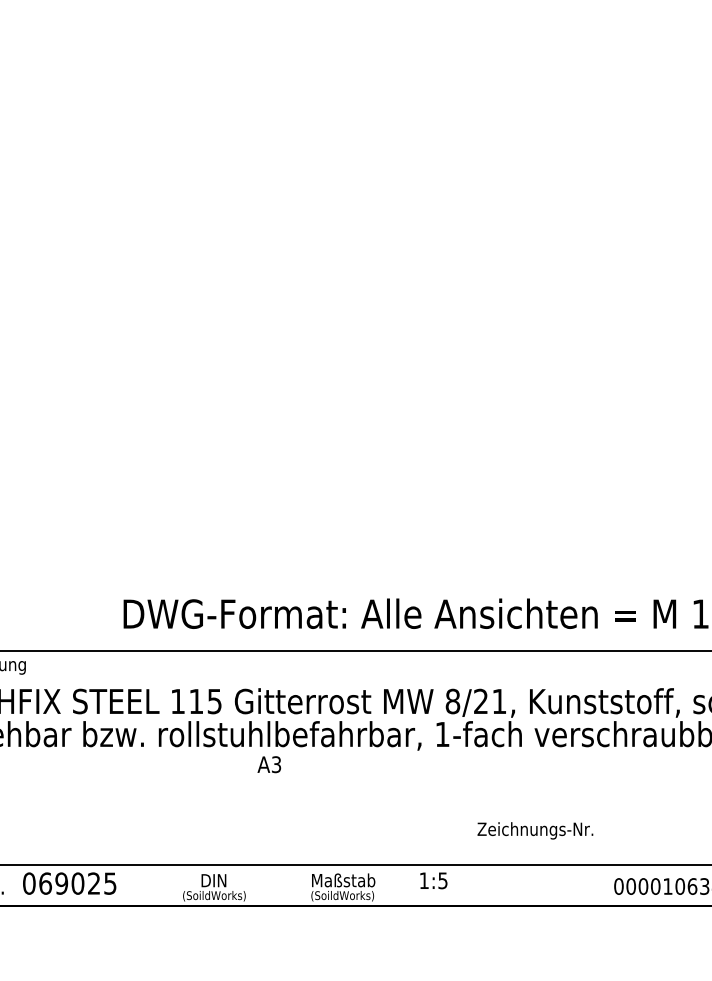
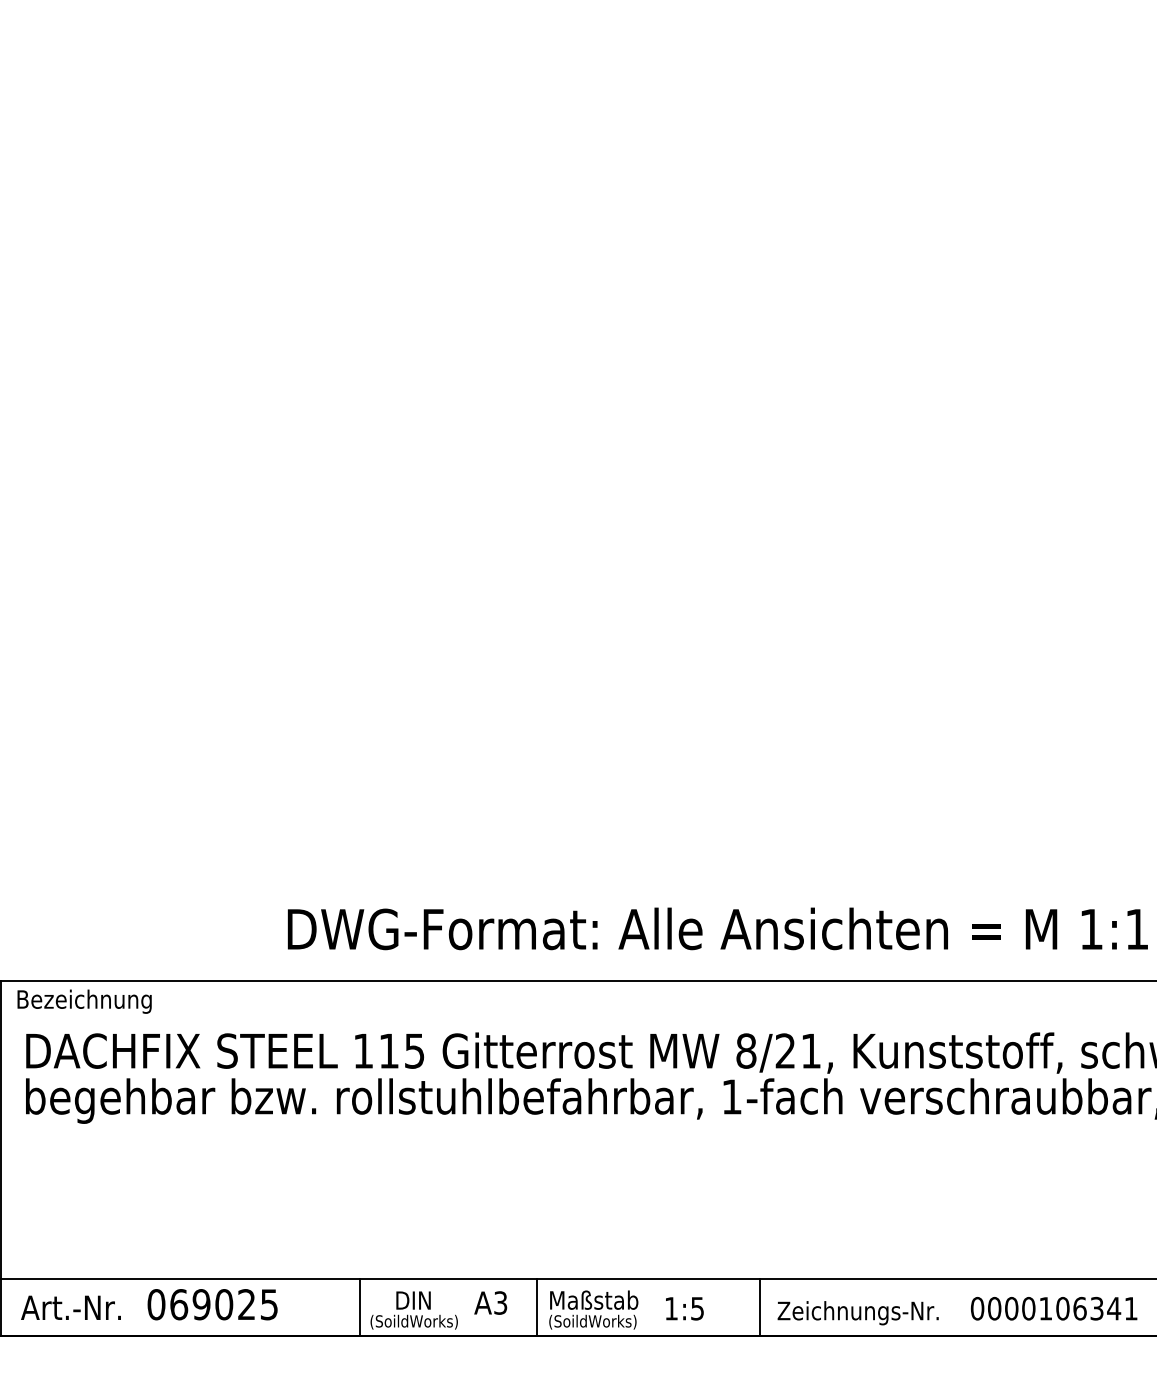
text: (269, 764) -> (490, 1302), moved
text: (534, 831) -> (857, 1313), moved
text: (433, 880) -> (684, 1308), moved
line: (175, 885) -> (360, 1307), added
line: (302, 885) -> (536, 1307), added
line: (463, 885) -> (760, 1307), added

